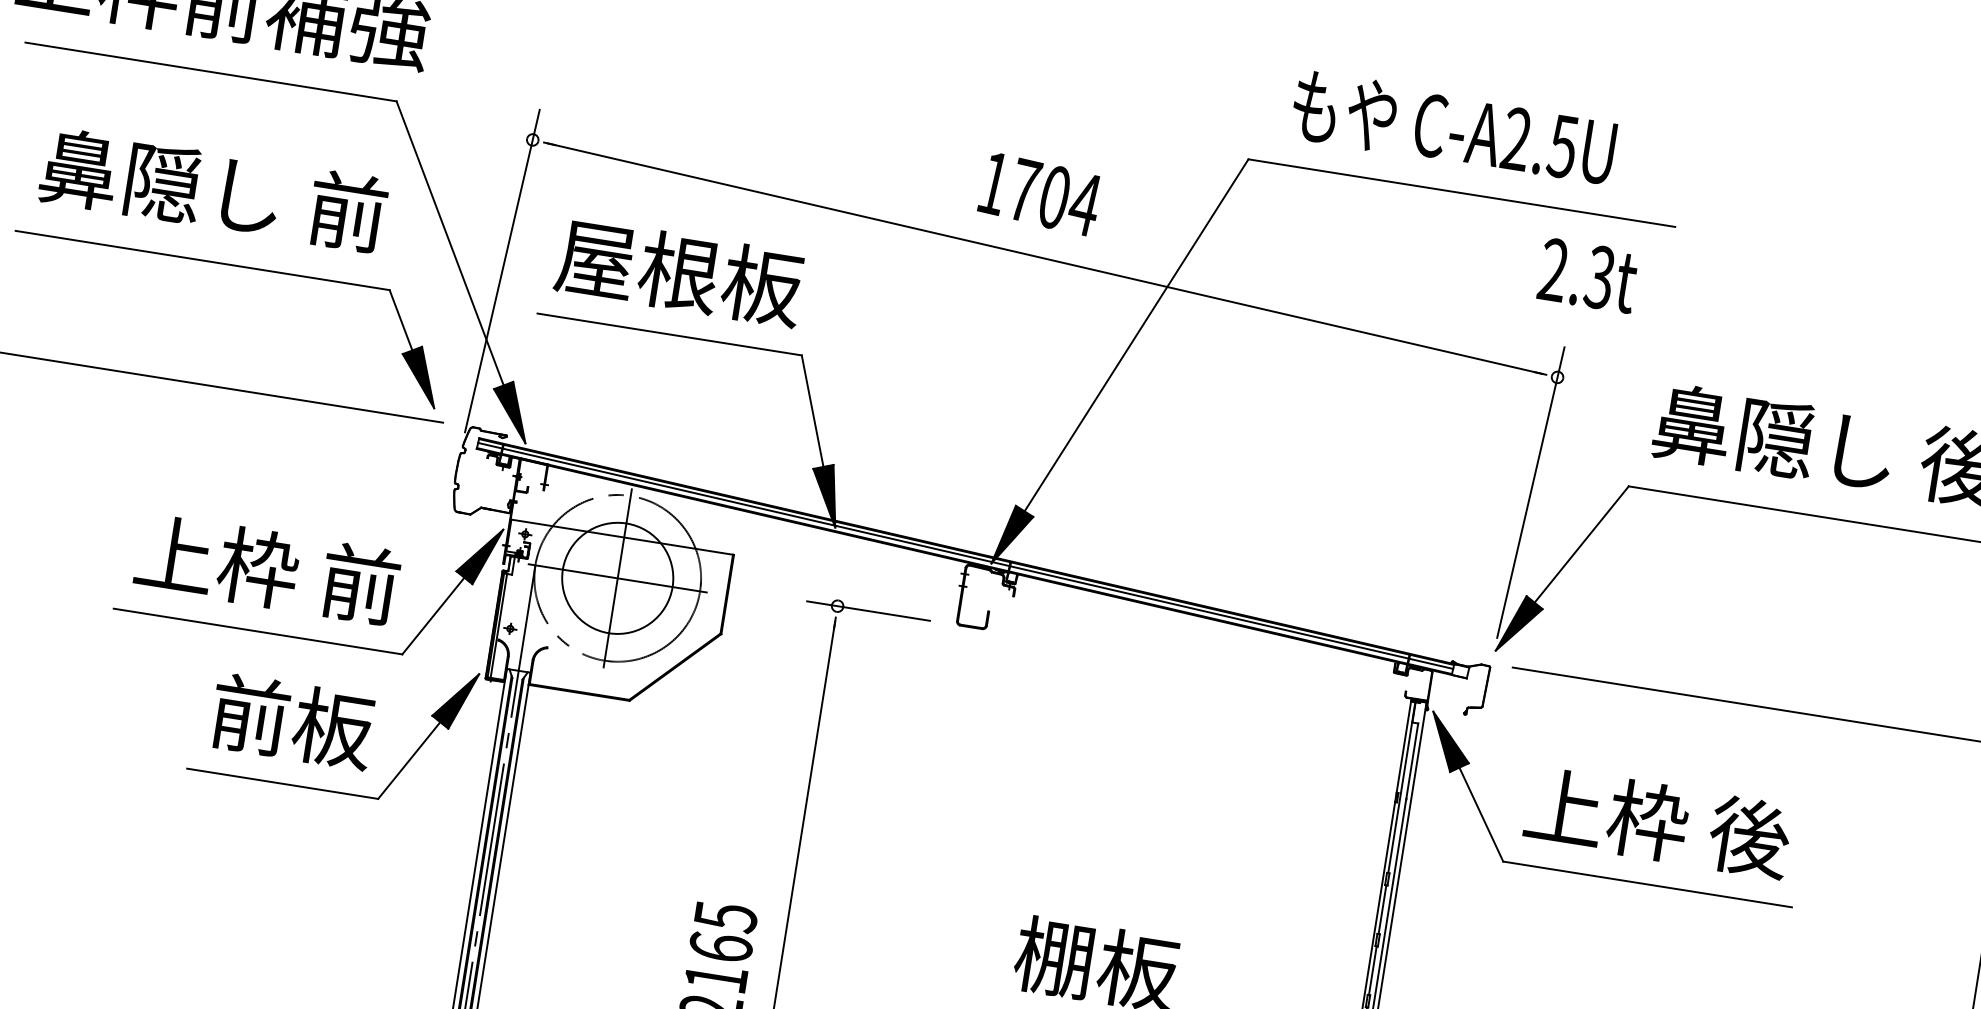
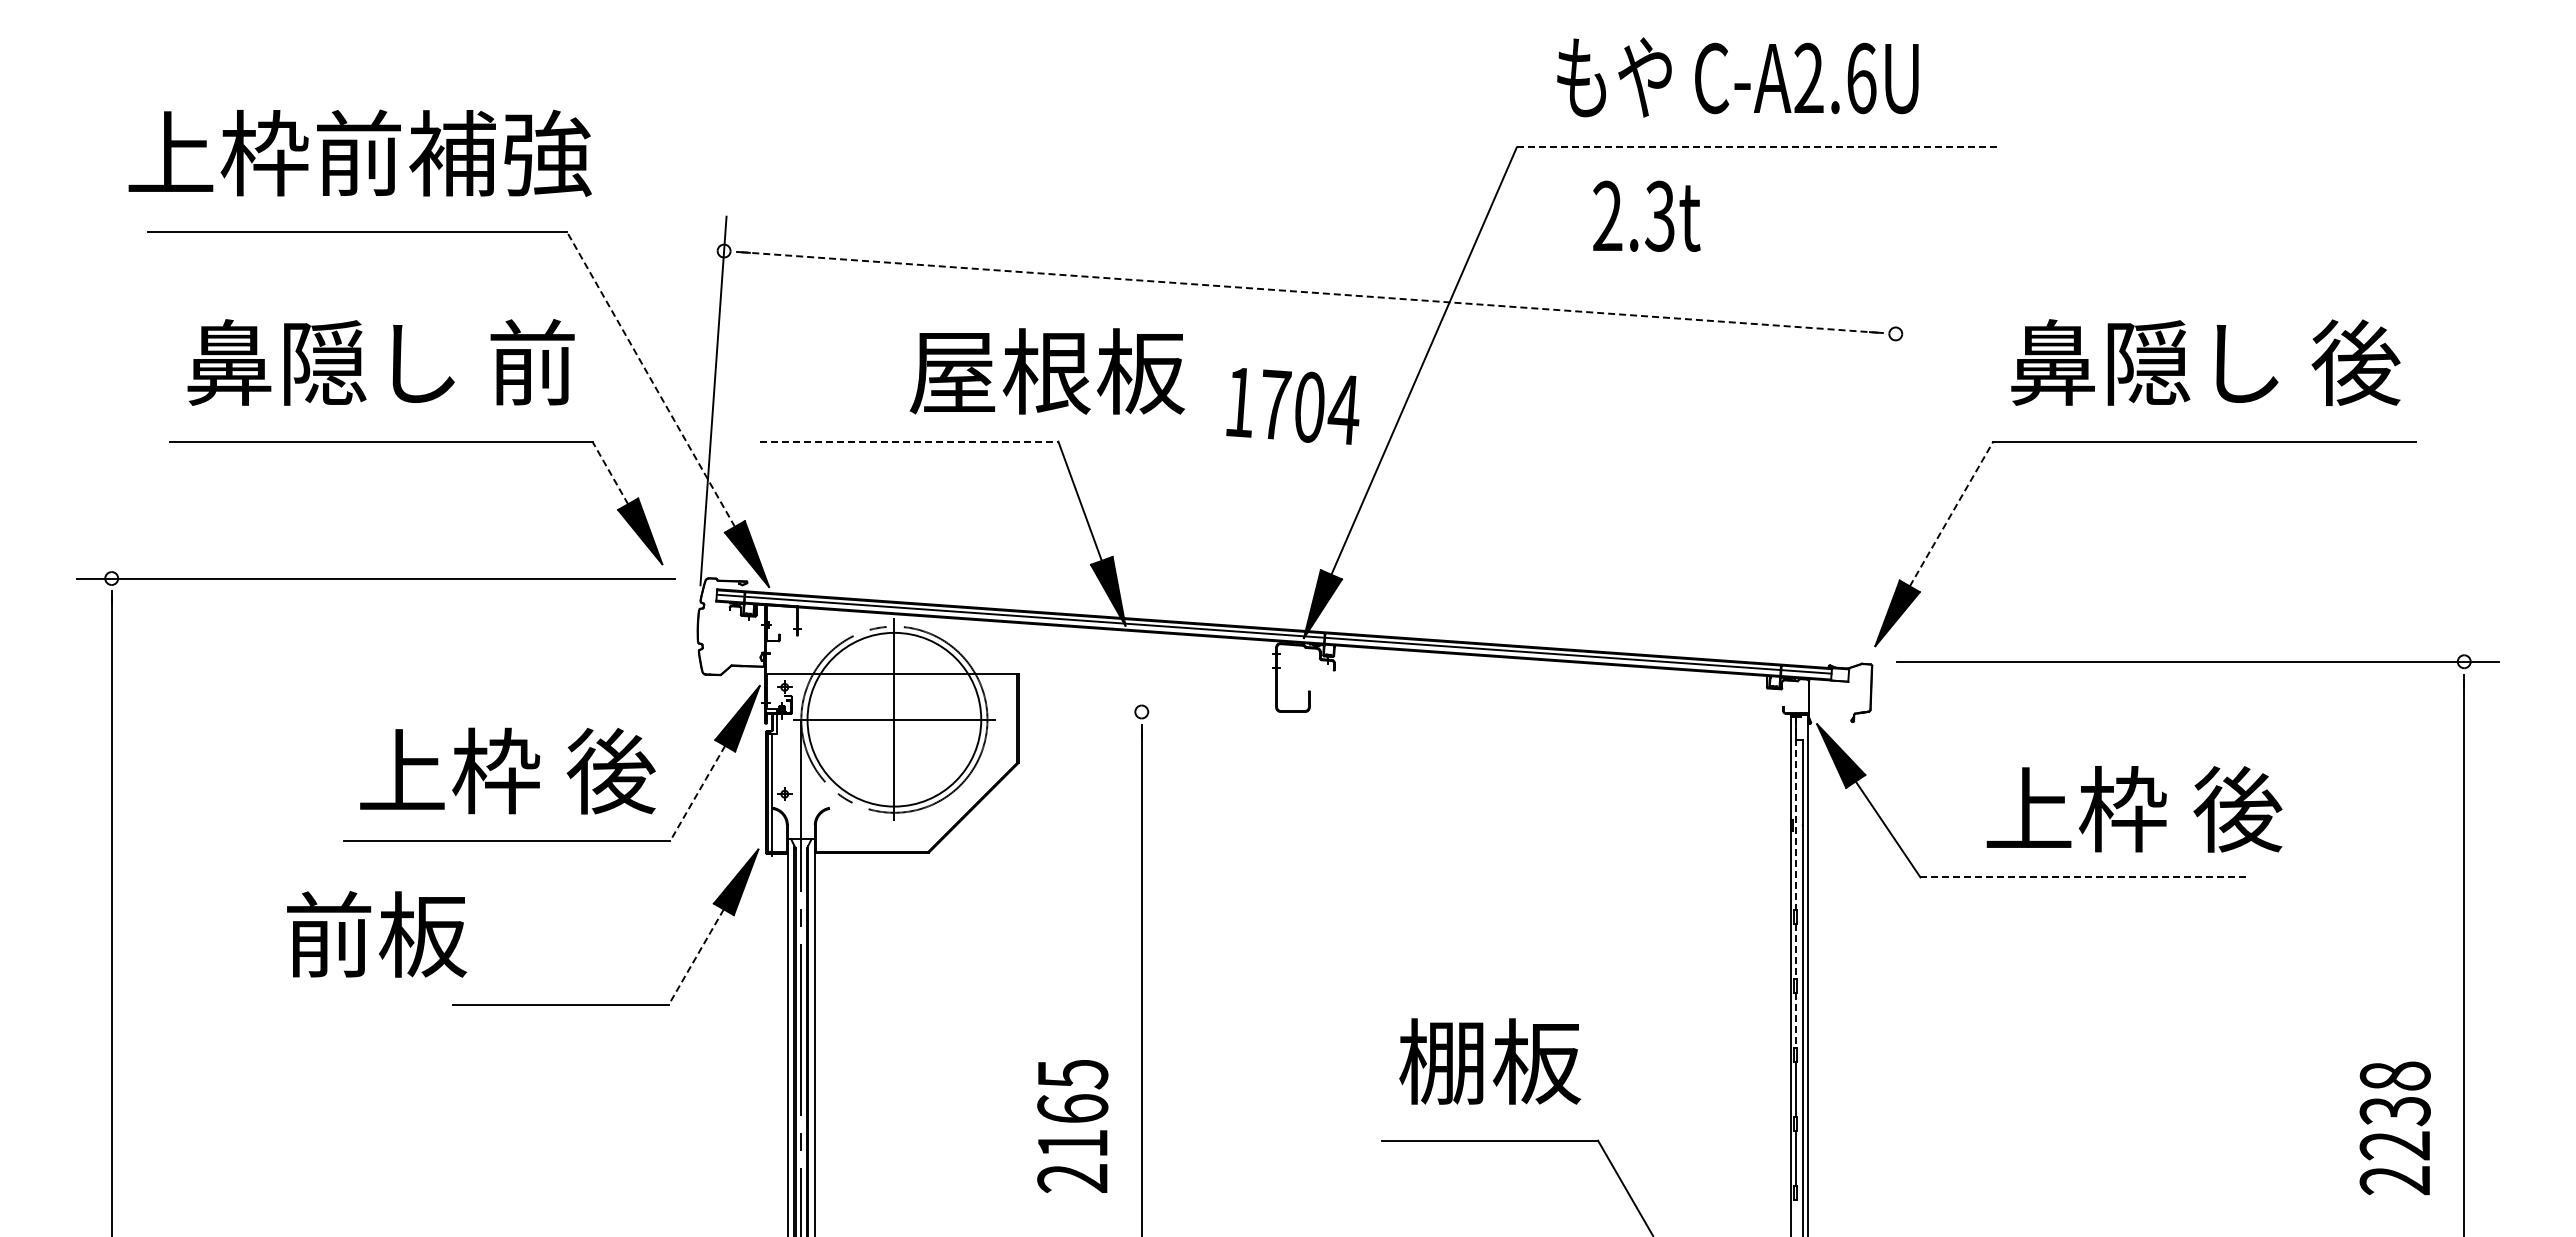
text: (1563, 146) -> (1861, 78), C-A2.5U -> C-A2.6U
line: (1462, 193) -> (1758, 147), solid -> dashed
text: (1039, 194) -> (1292, 406), moved
line: (449, 243) -> (650, 379), solid -> dashed
line: (1045, 258) -> (1310, 292), solid -> dashed
text: (679, 272) -> (1047, 371), moved
text: (1588, 274) -> (1646, 215), moved
line: (401, 319) -> (610, 472), solid -> dashed
line: (670, 334) -> (909, 441), solid -> dashed
line: (1530, 492) -> (1886, 465), removed
line: (1581, 544) -> (1951, 514), solid -> dashed
circle: (617, 578) -> (894, 719), size x1.4
text: (359, 583) -> (610, 770), 上枠 前 -> 上枠 後
line: (868, 611) -> (1176, 712), removed
line: (433, 616) -> (697, 793), solid -> dashed
text: (293, 721) -> (377, 934), moved
line: (409, 760) -> (696, 957), solid -> dashed
line: (1401, 788) -> (1795, 814), solid -> dashed
text: (1658, 822) -> (2134, 809), moved
line: (1648, 884) -> (2084, 877), solid -> dashed
line: (1382, 910) -> (1795, 952), solid -> dashed
line: (1372, 970) -> (1795, 1020), solid -> dashed

